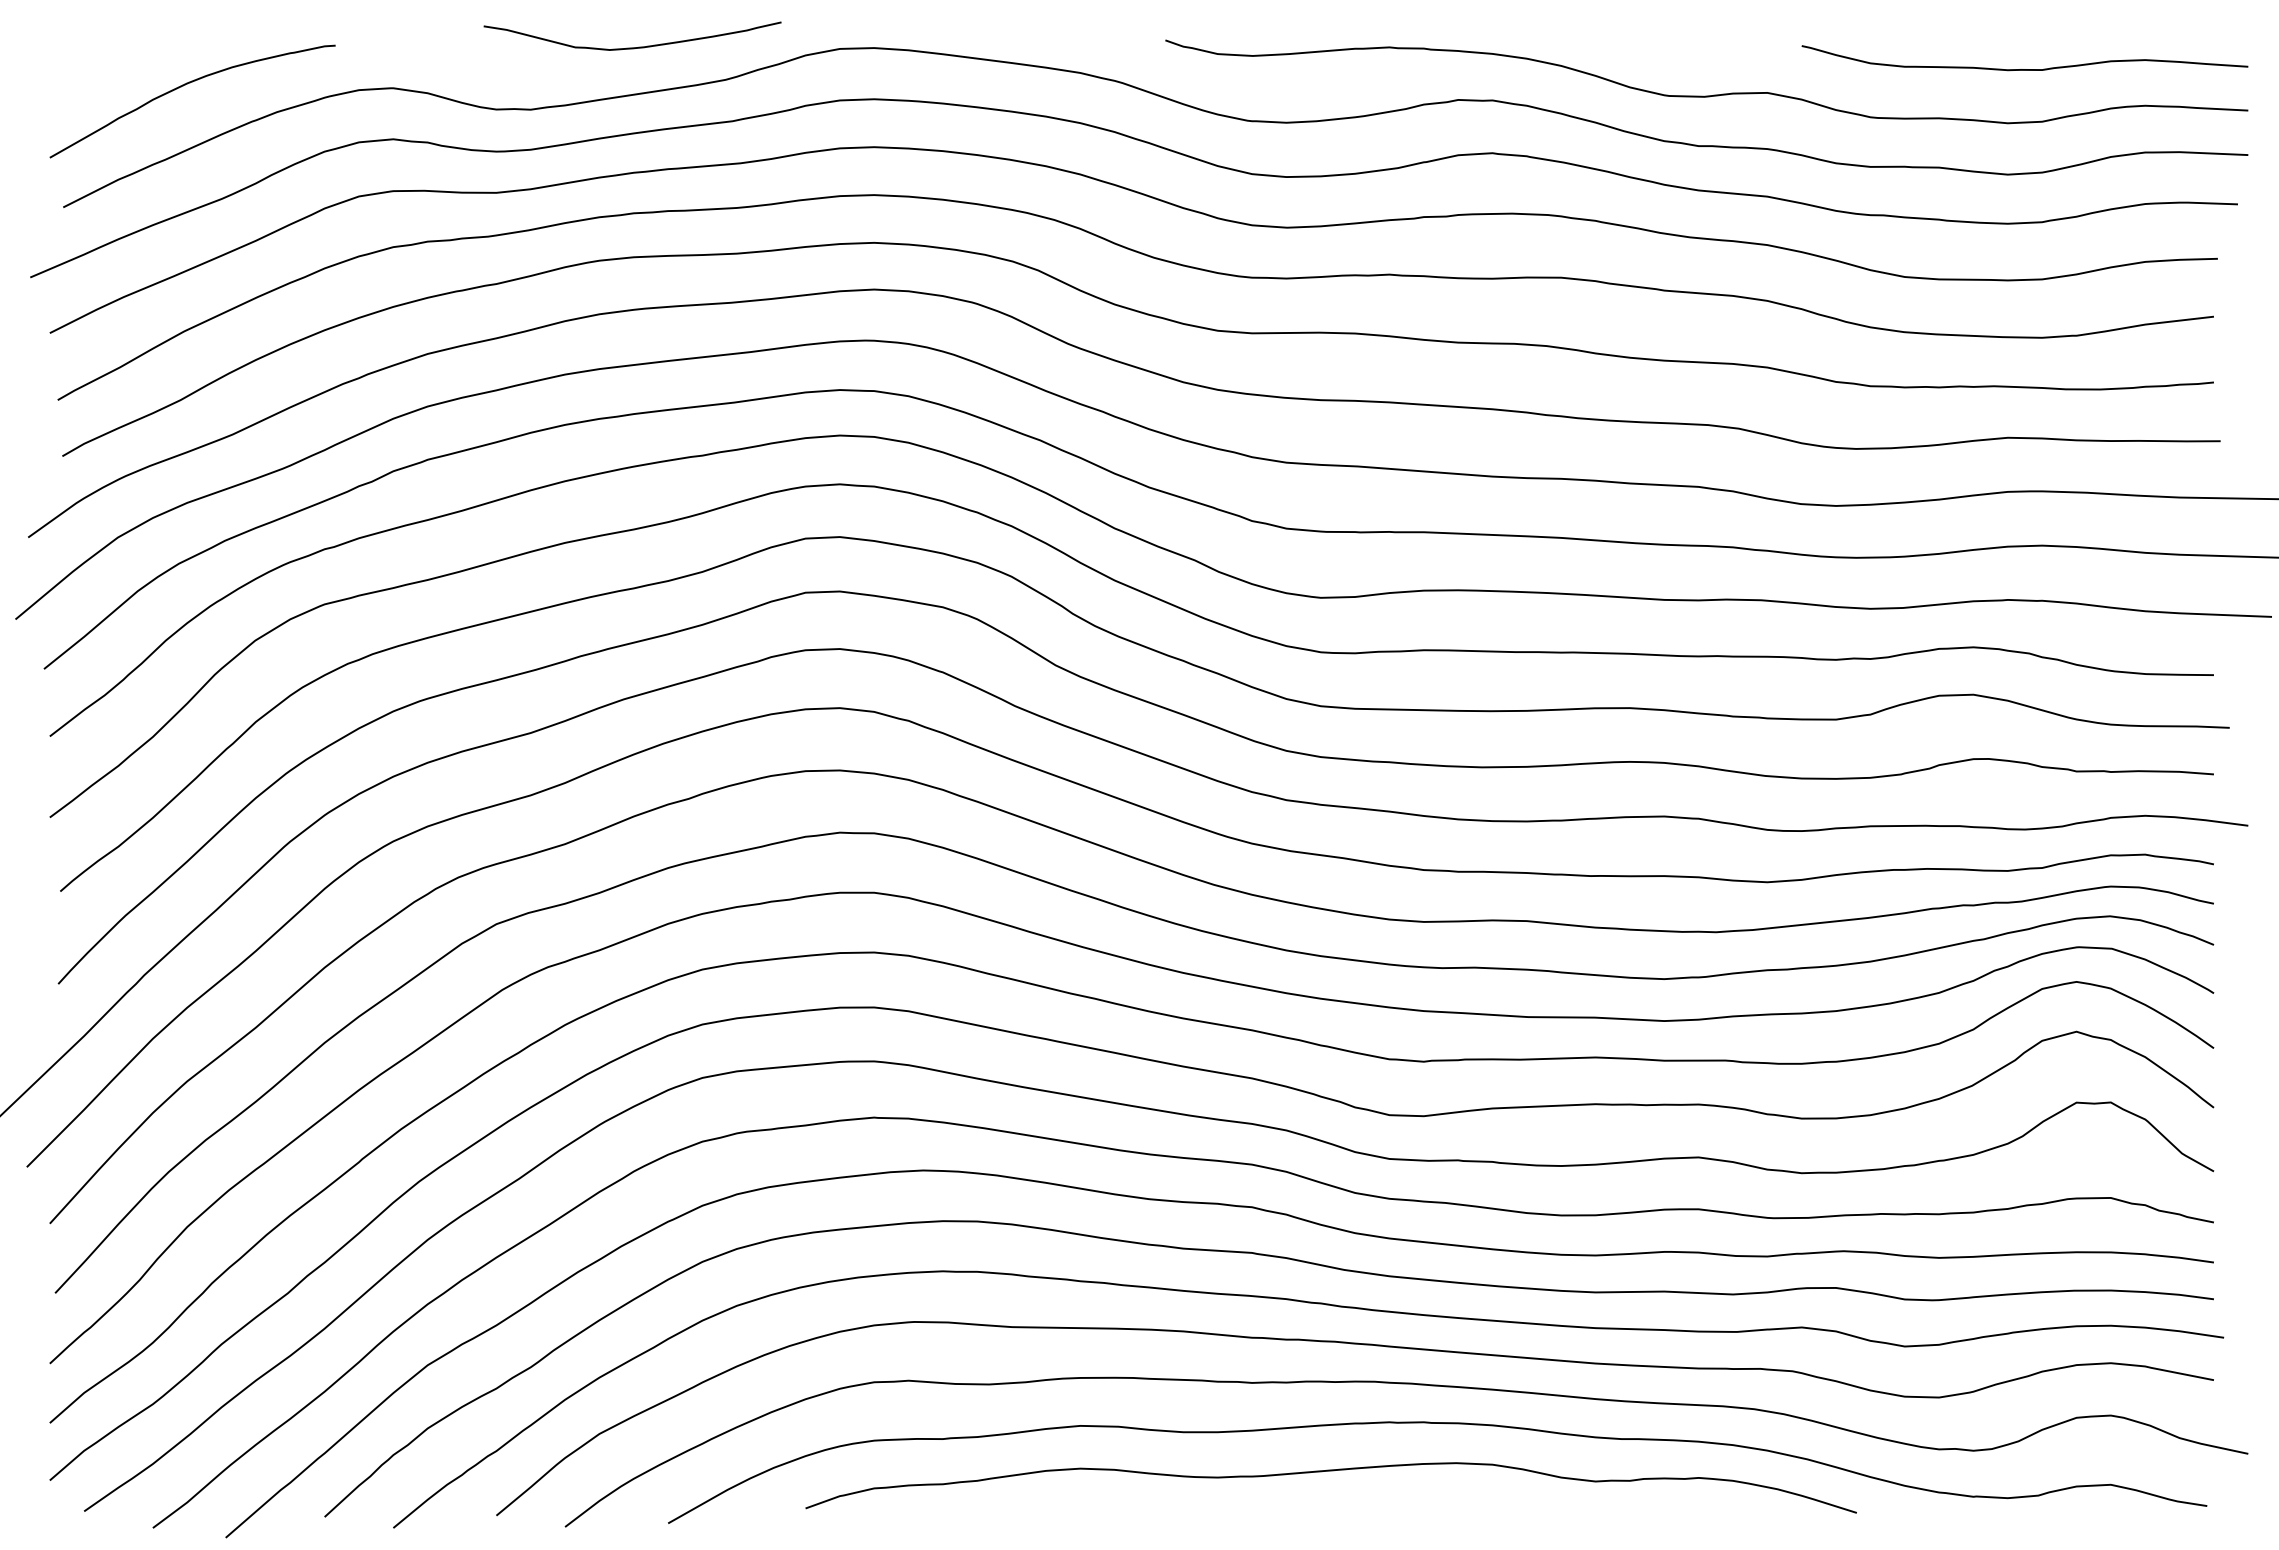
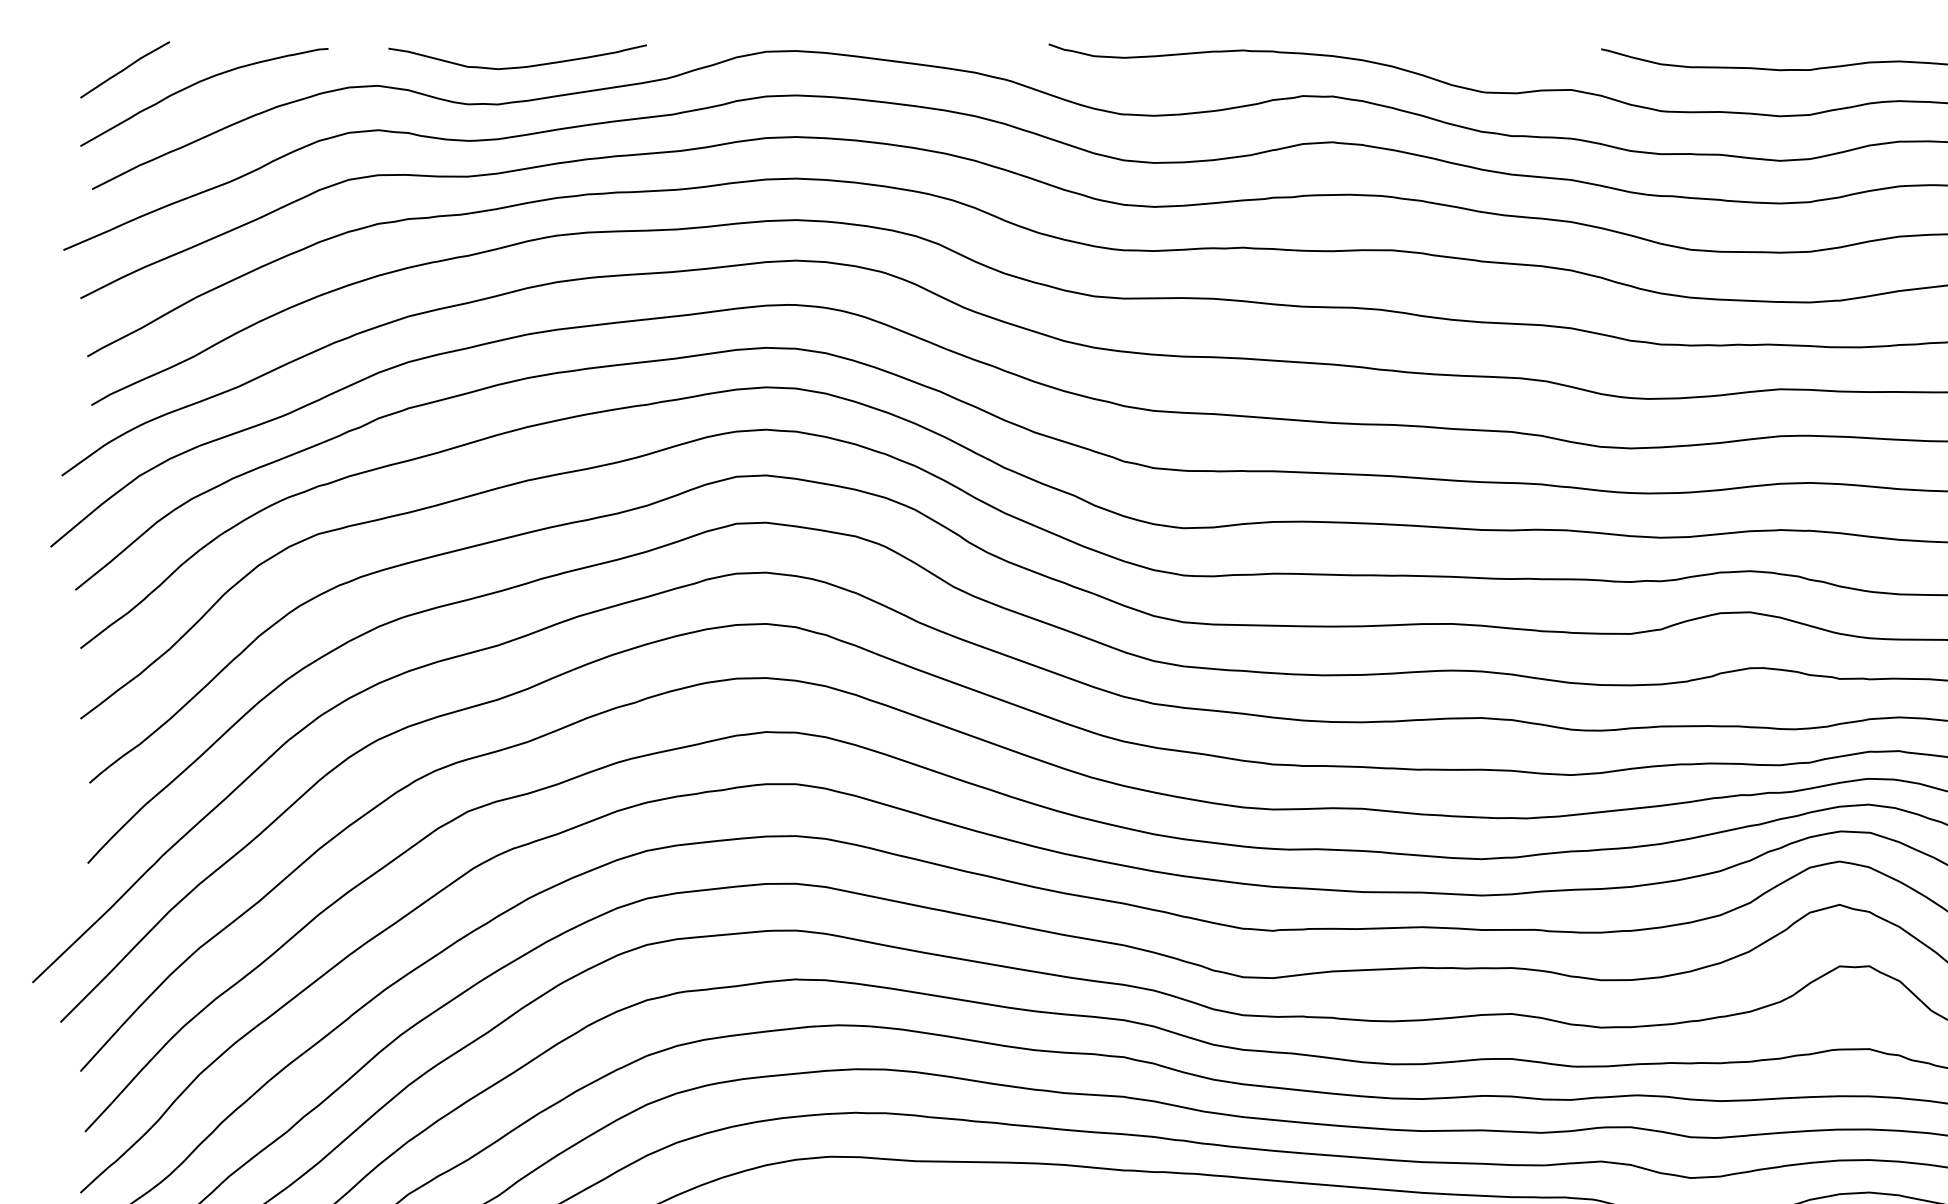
curve: (632, 47) -> (517, 67), moved
line: (101, 69) -> (125, 69), added

